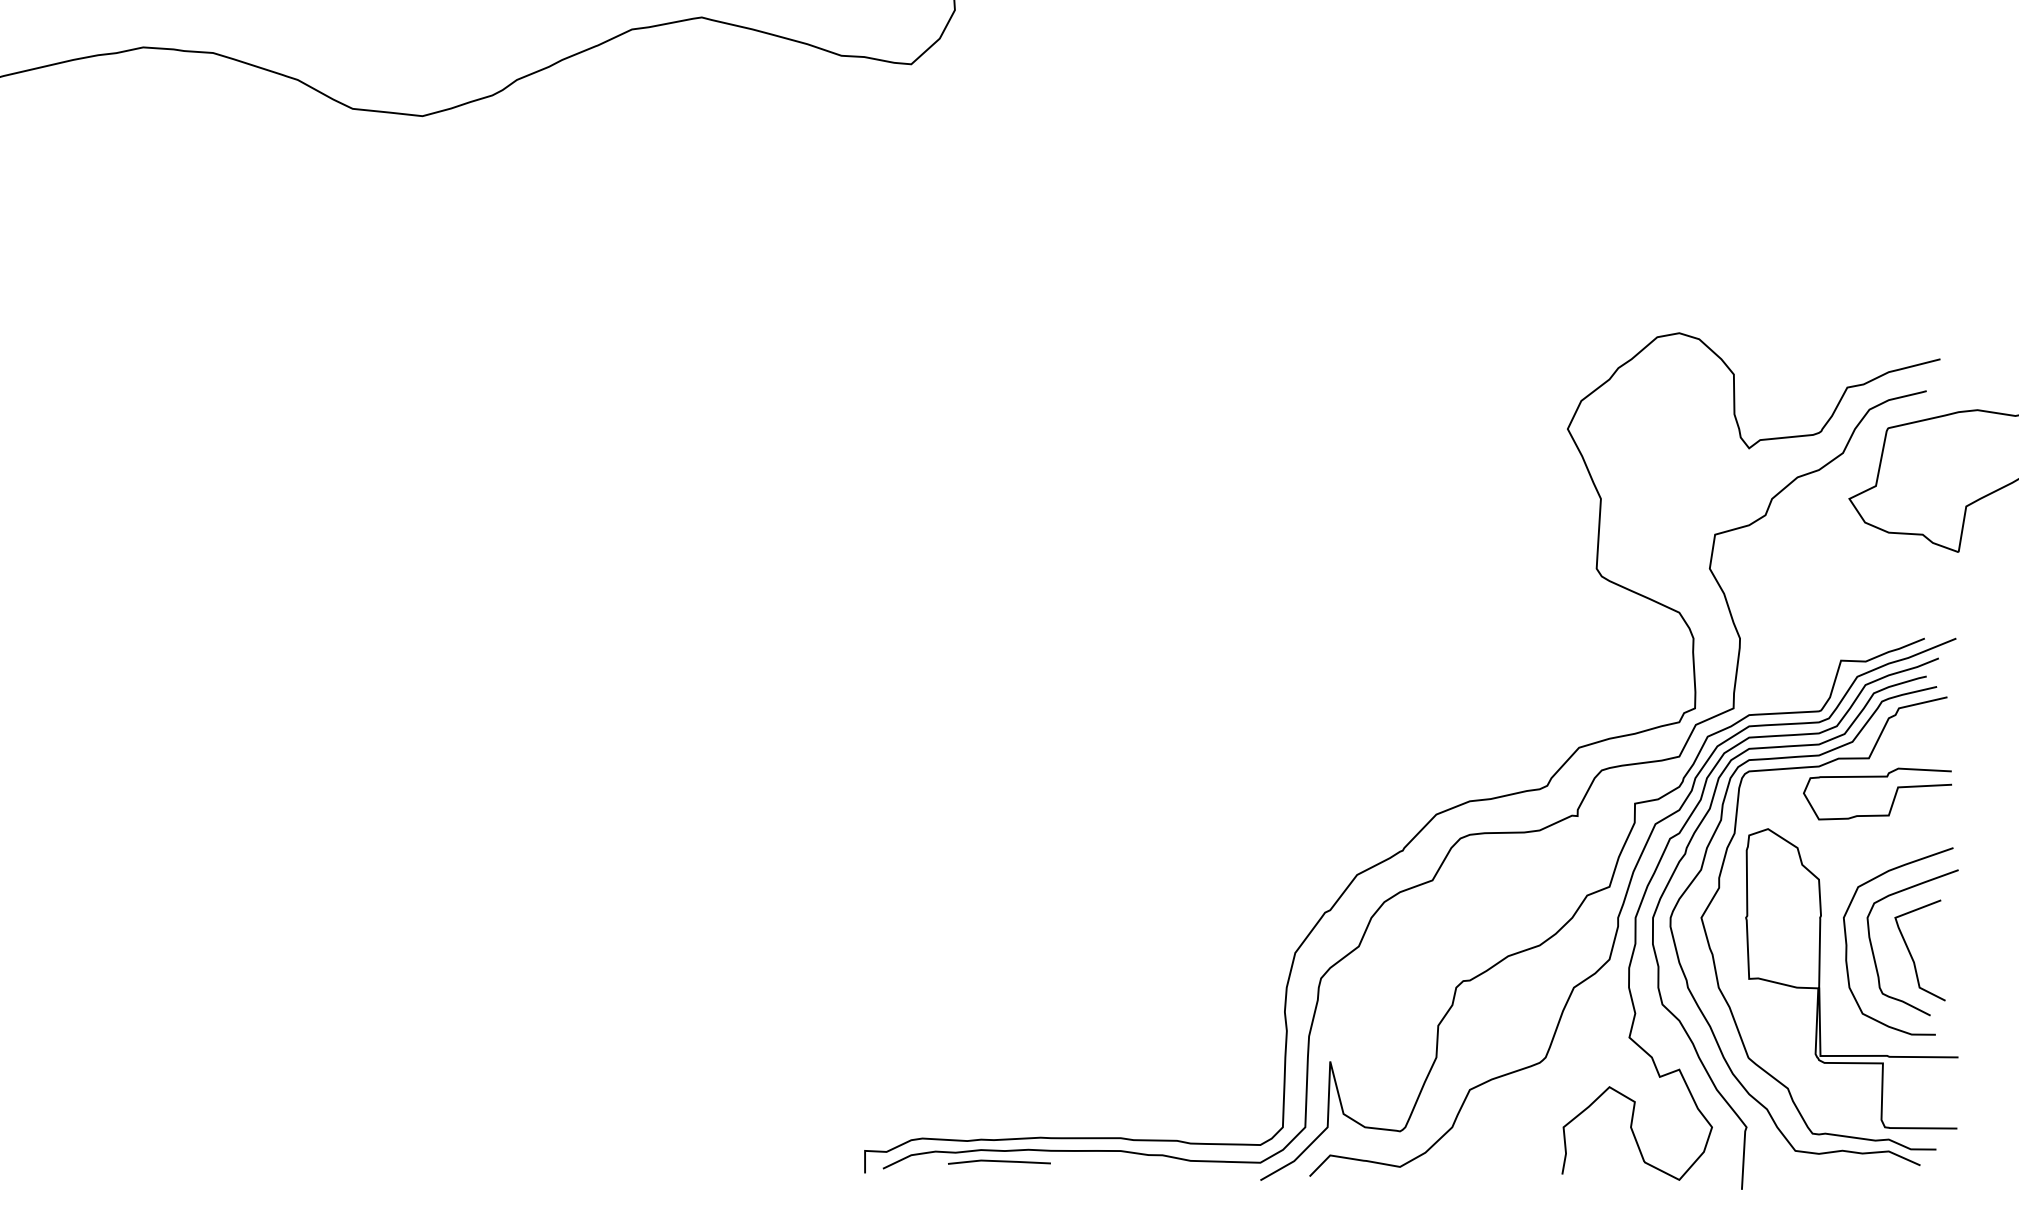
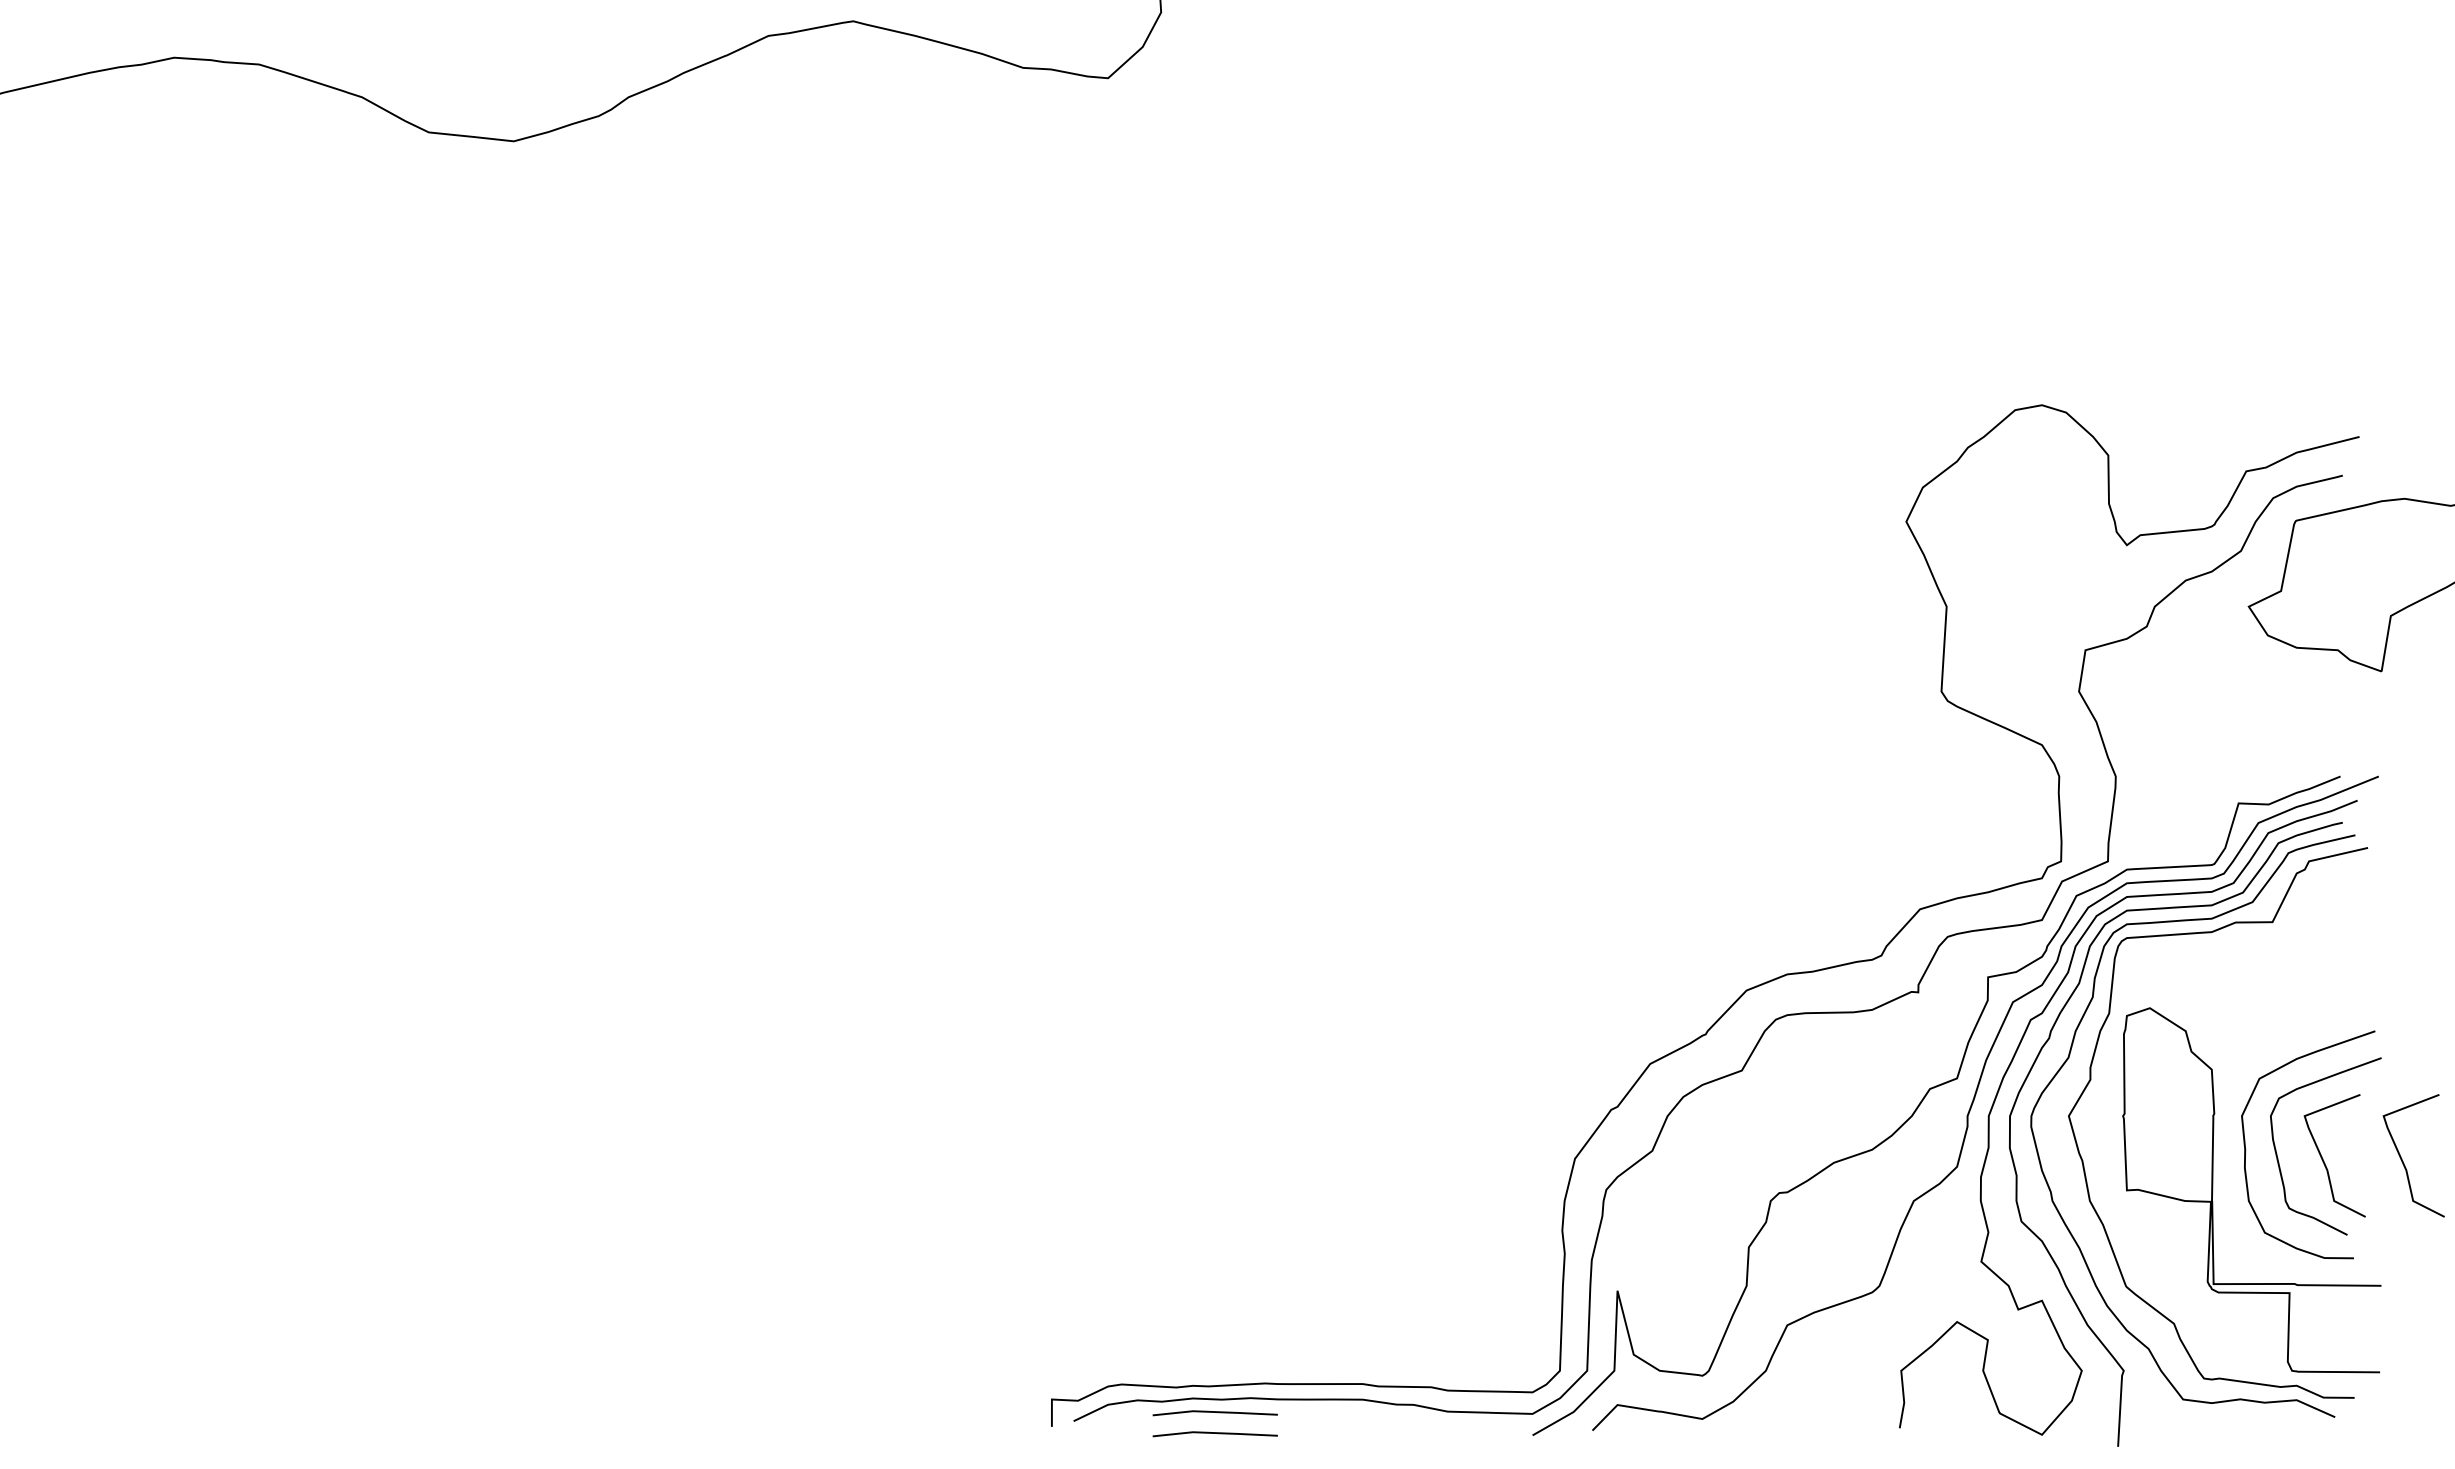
curve: (1877, 777) -> (2282, 945), removed
curve: (1975, 952) -> (2402, 1158), added
line: (998, 1178) -> (1214, 1433), added

